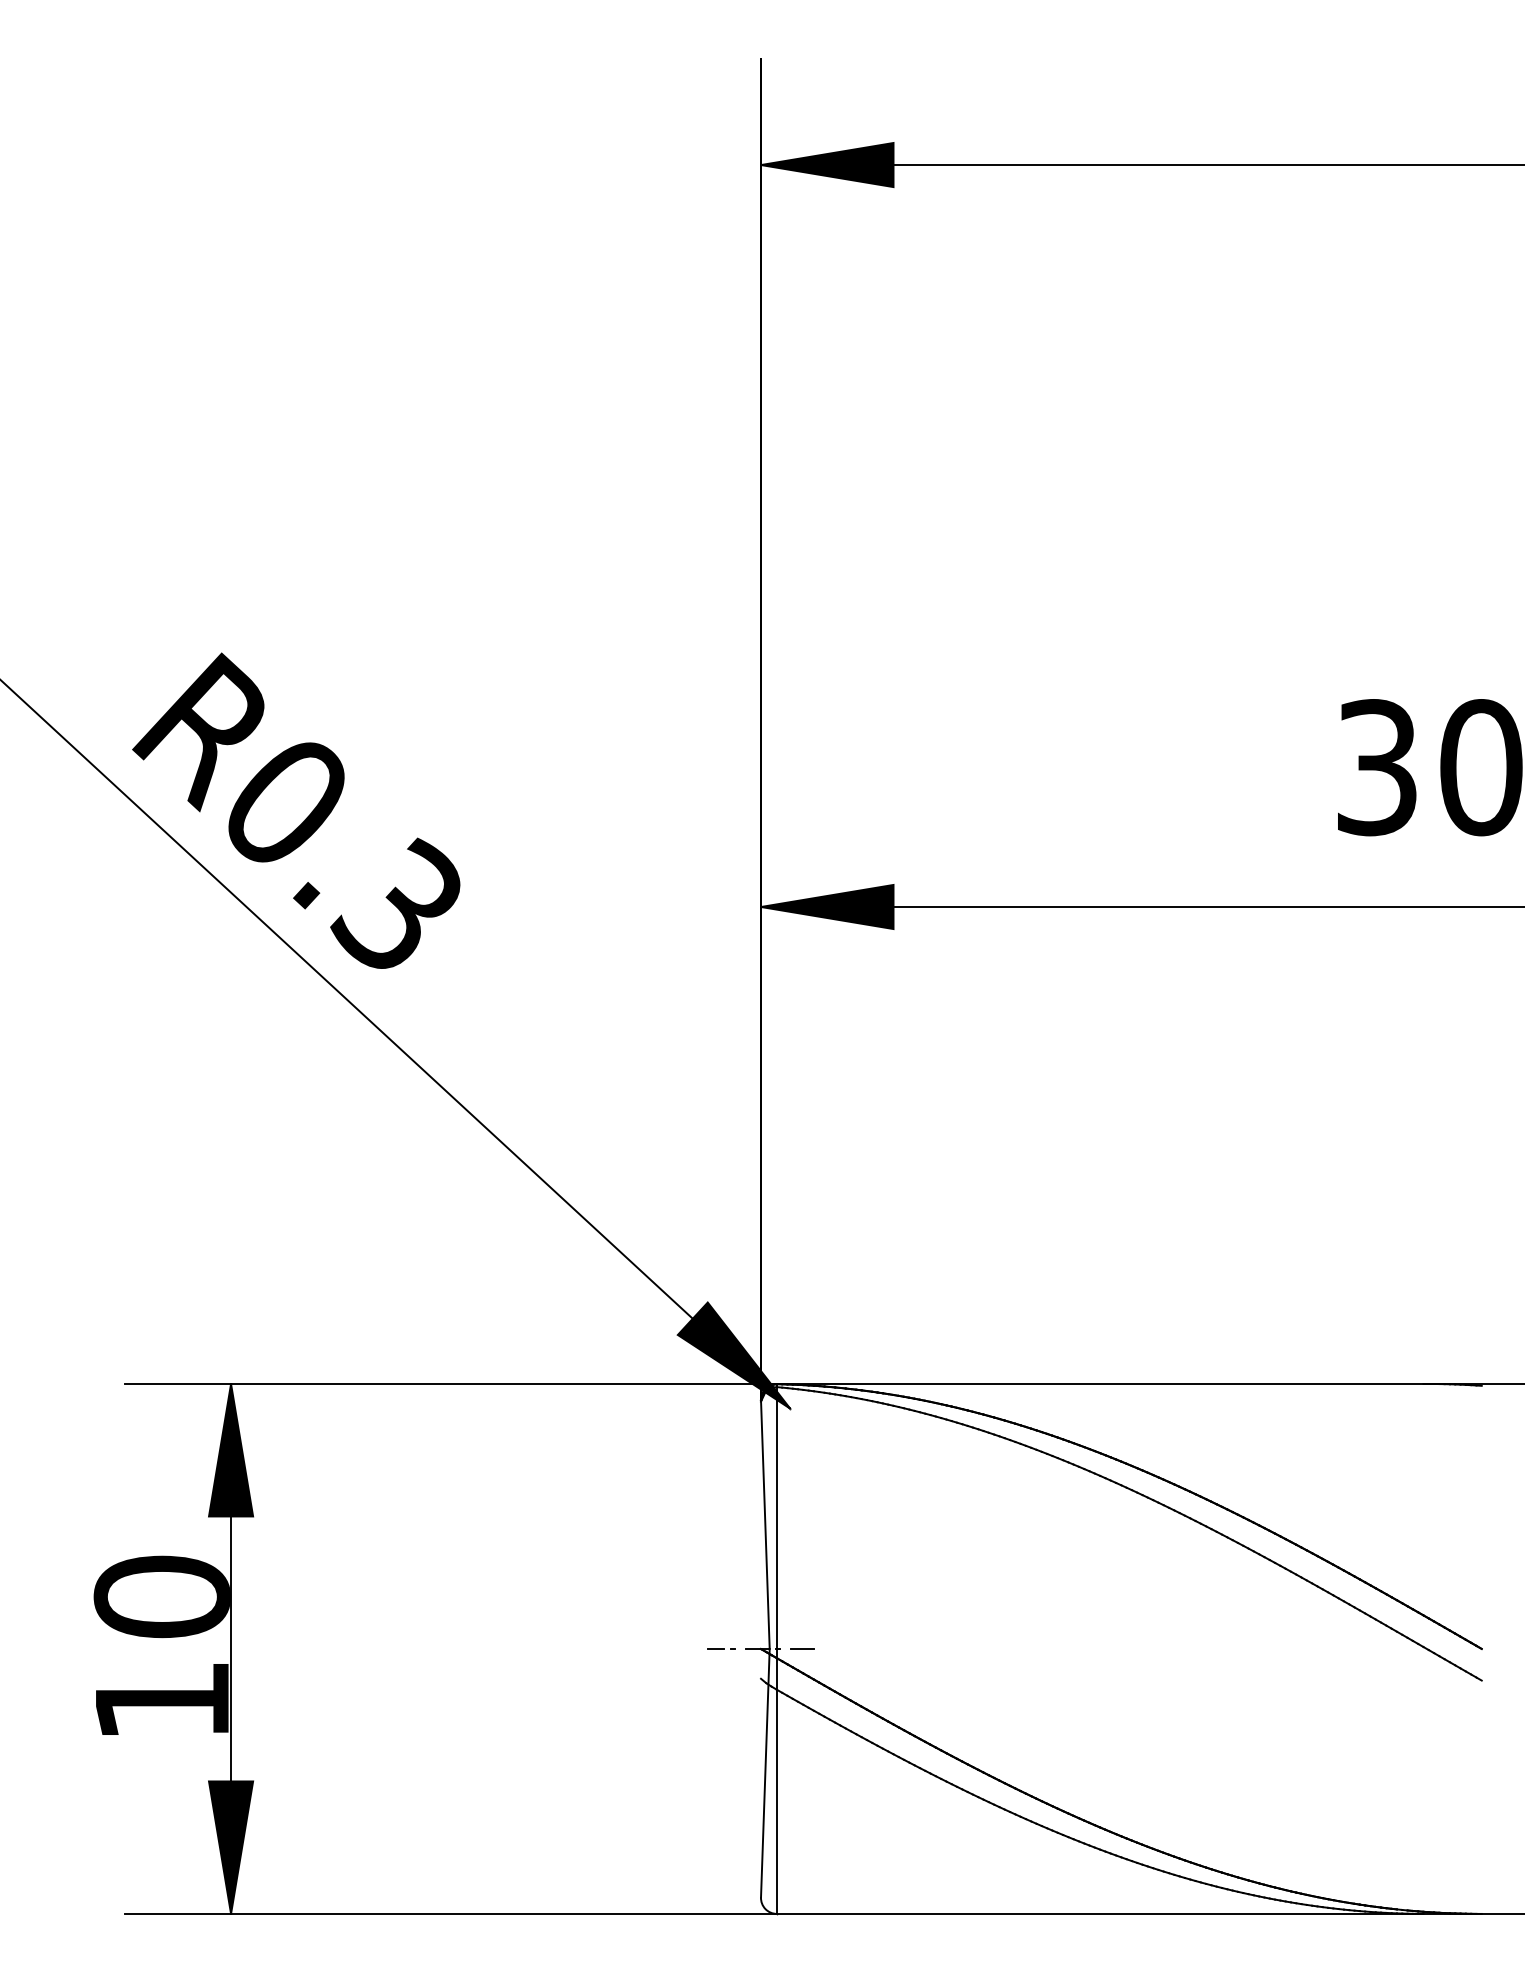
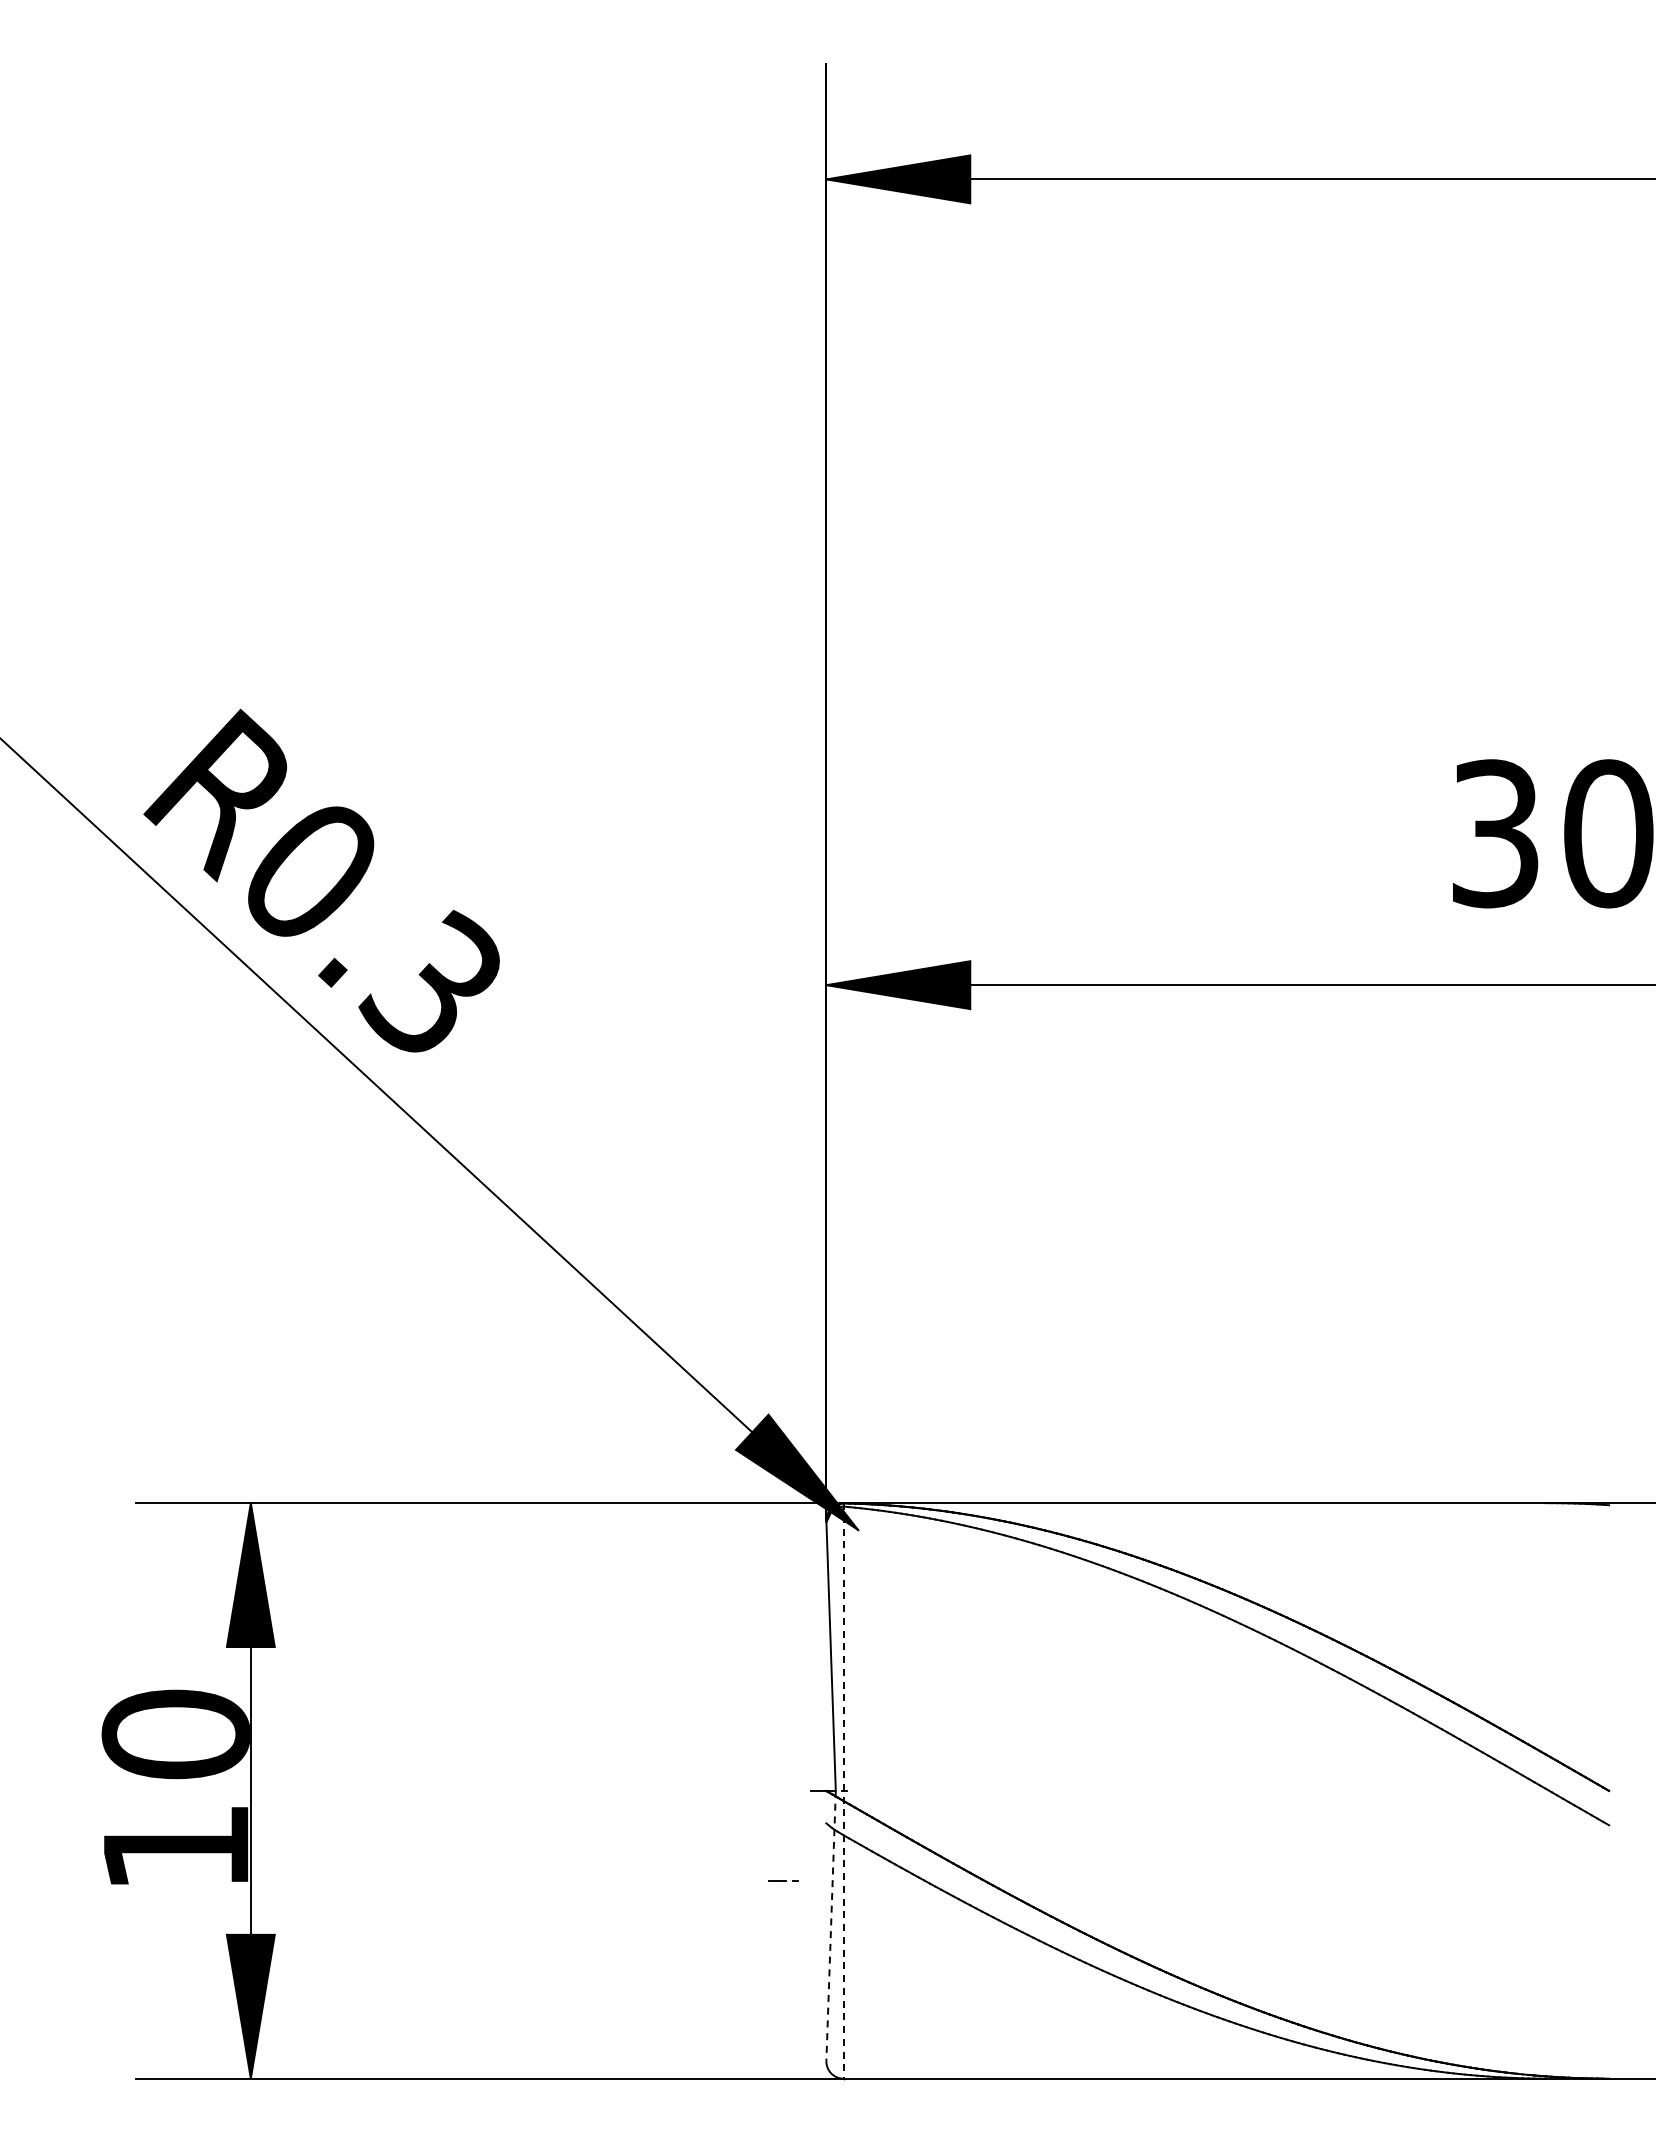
line: (721, 1648) -> (783, 1880), moved
line: (776, 1648) -> (843, 1790), solid -> dashed
line: (802, 1648) -> (871, 1790), removed
line: (765, 1773) -> (831, 1926), solid -> dashed

